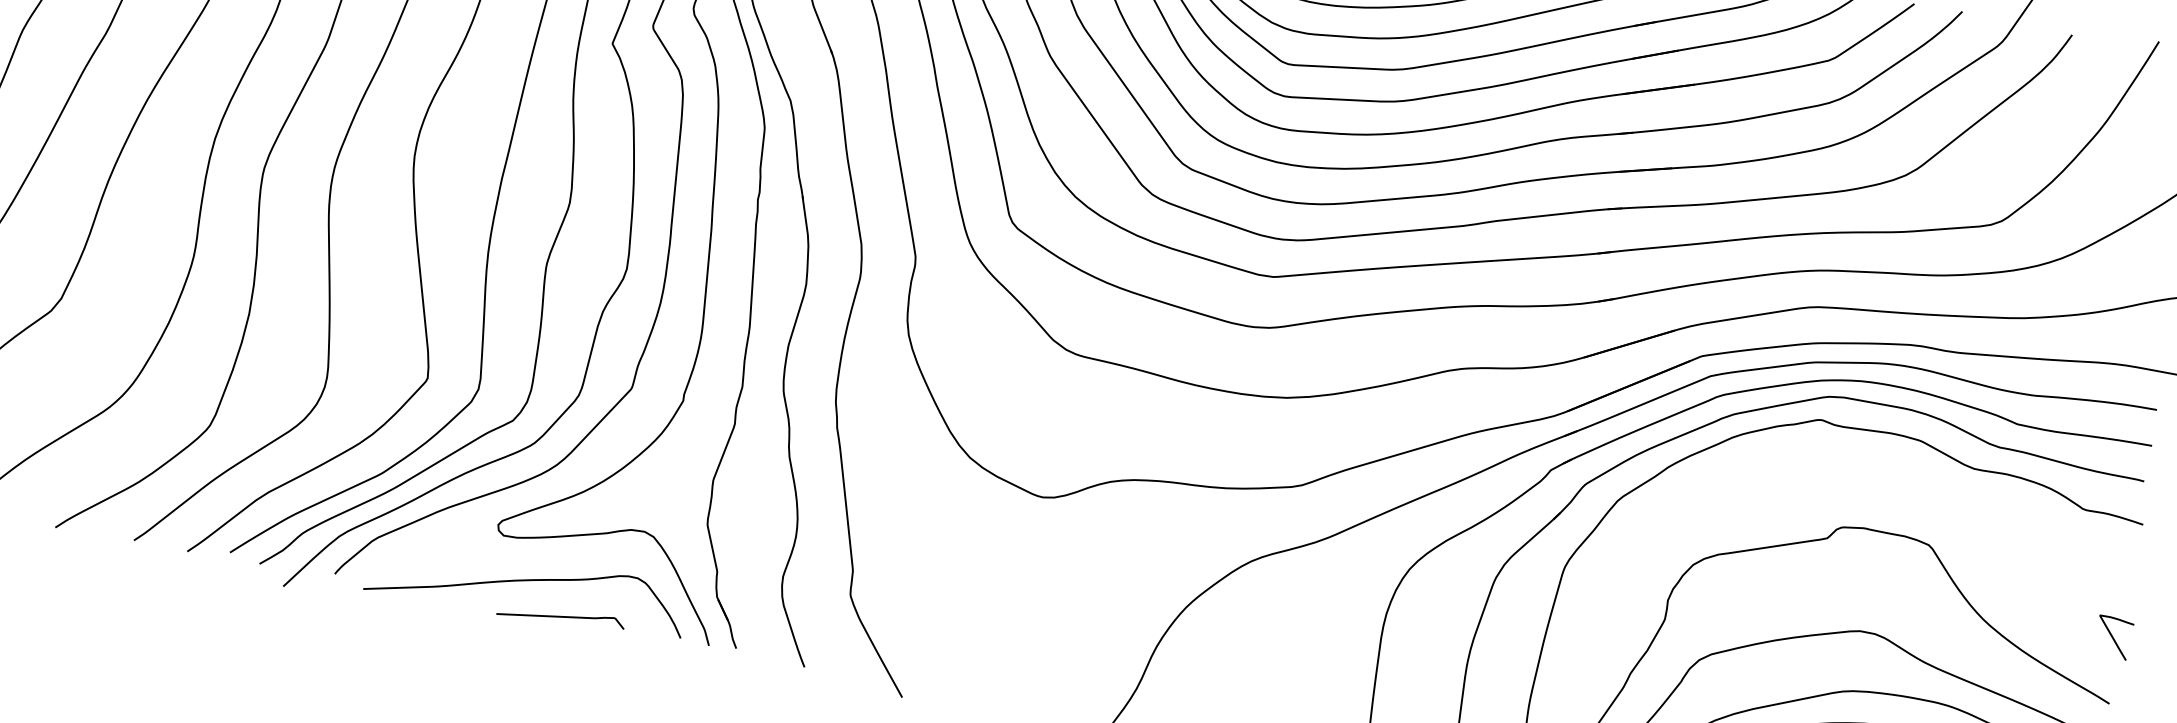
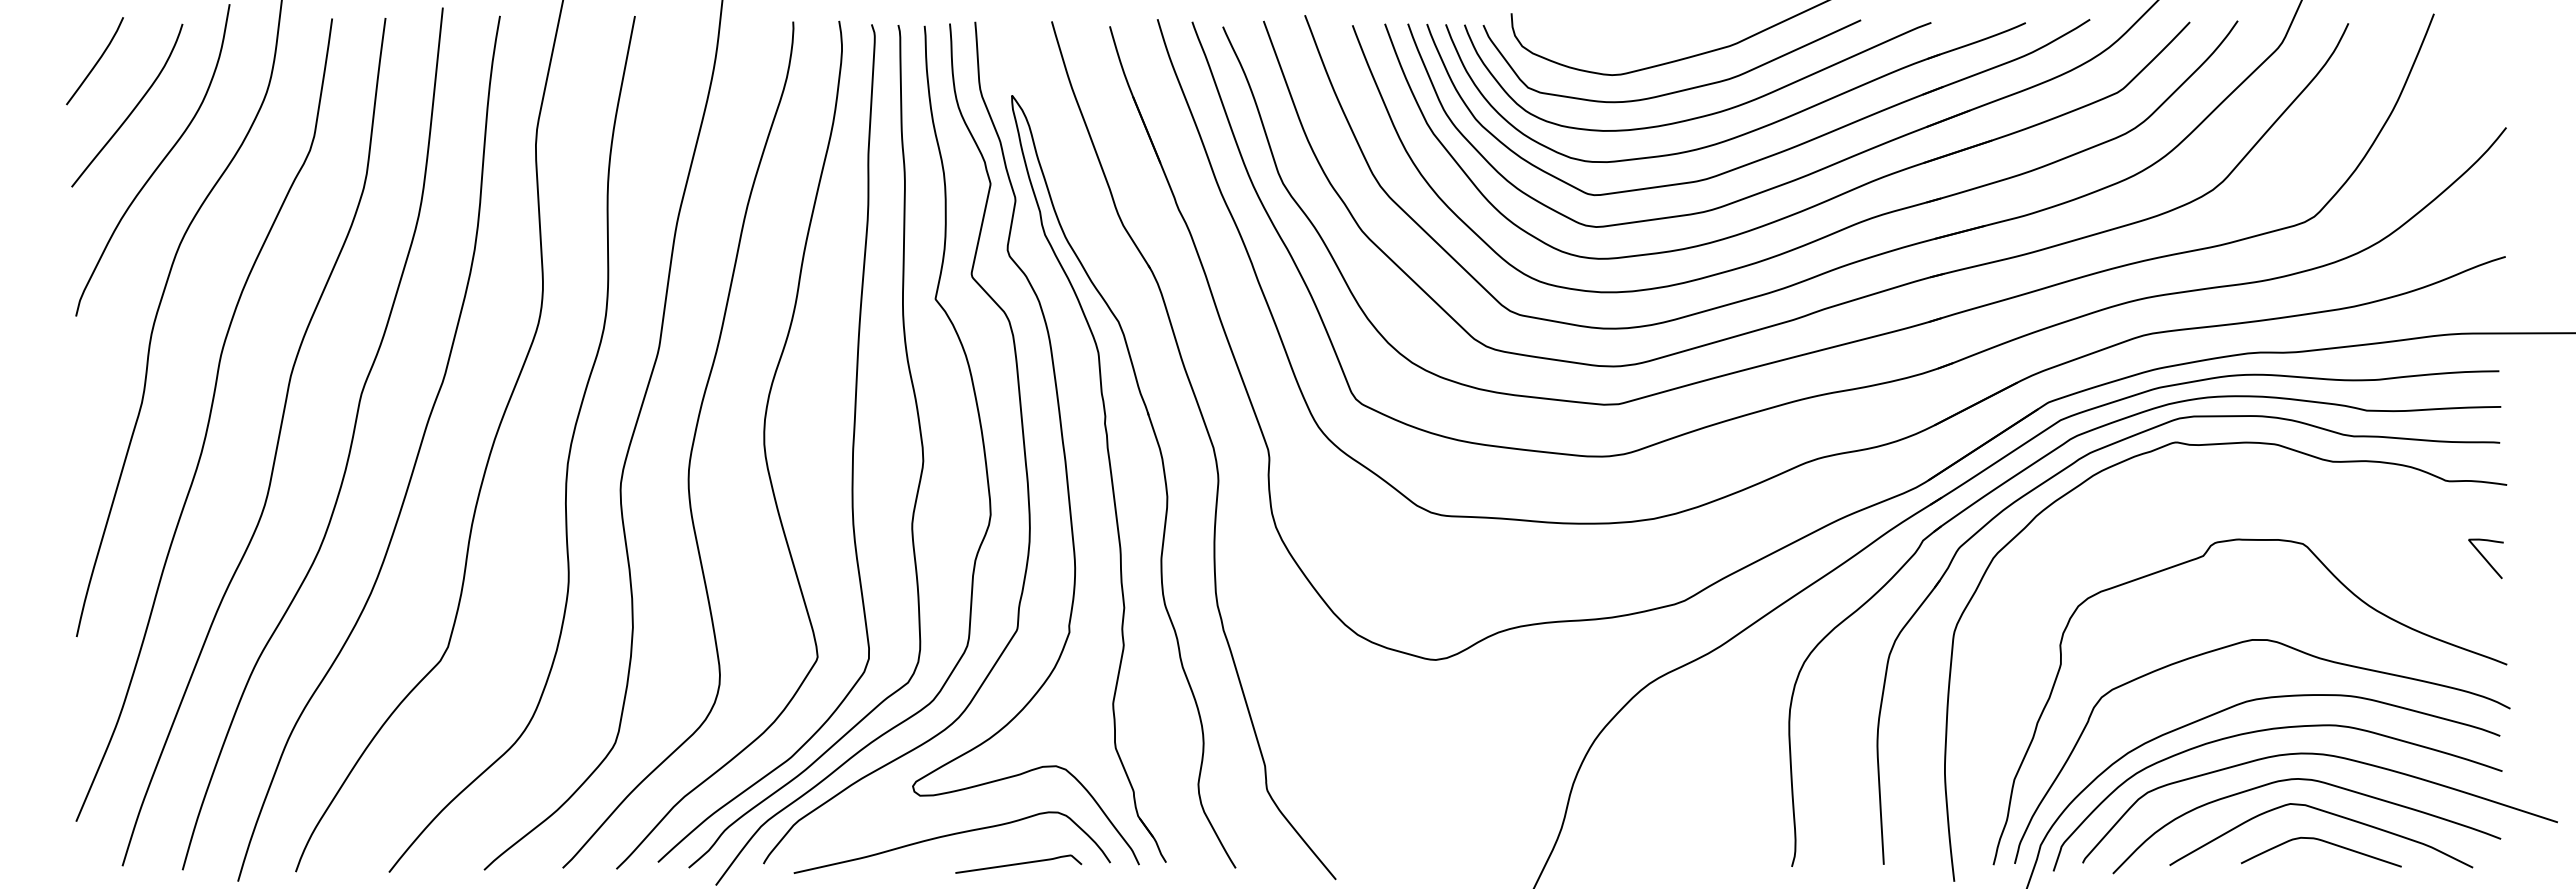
curve: (561, 616) -> (1018, 863), moved
curve: (2113, 637) -> (2485, 558), moved

